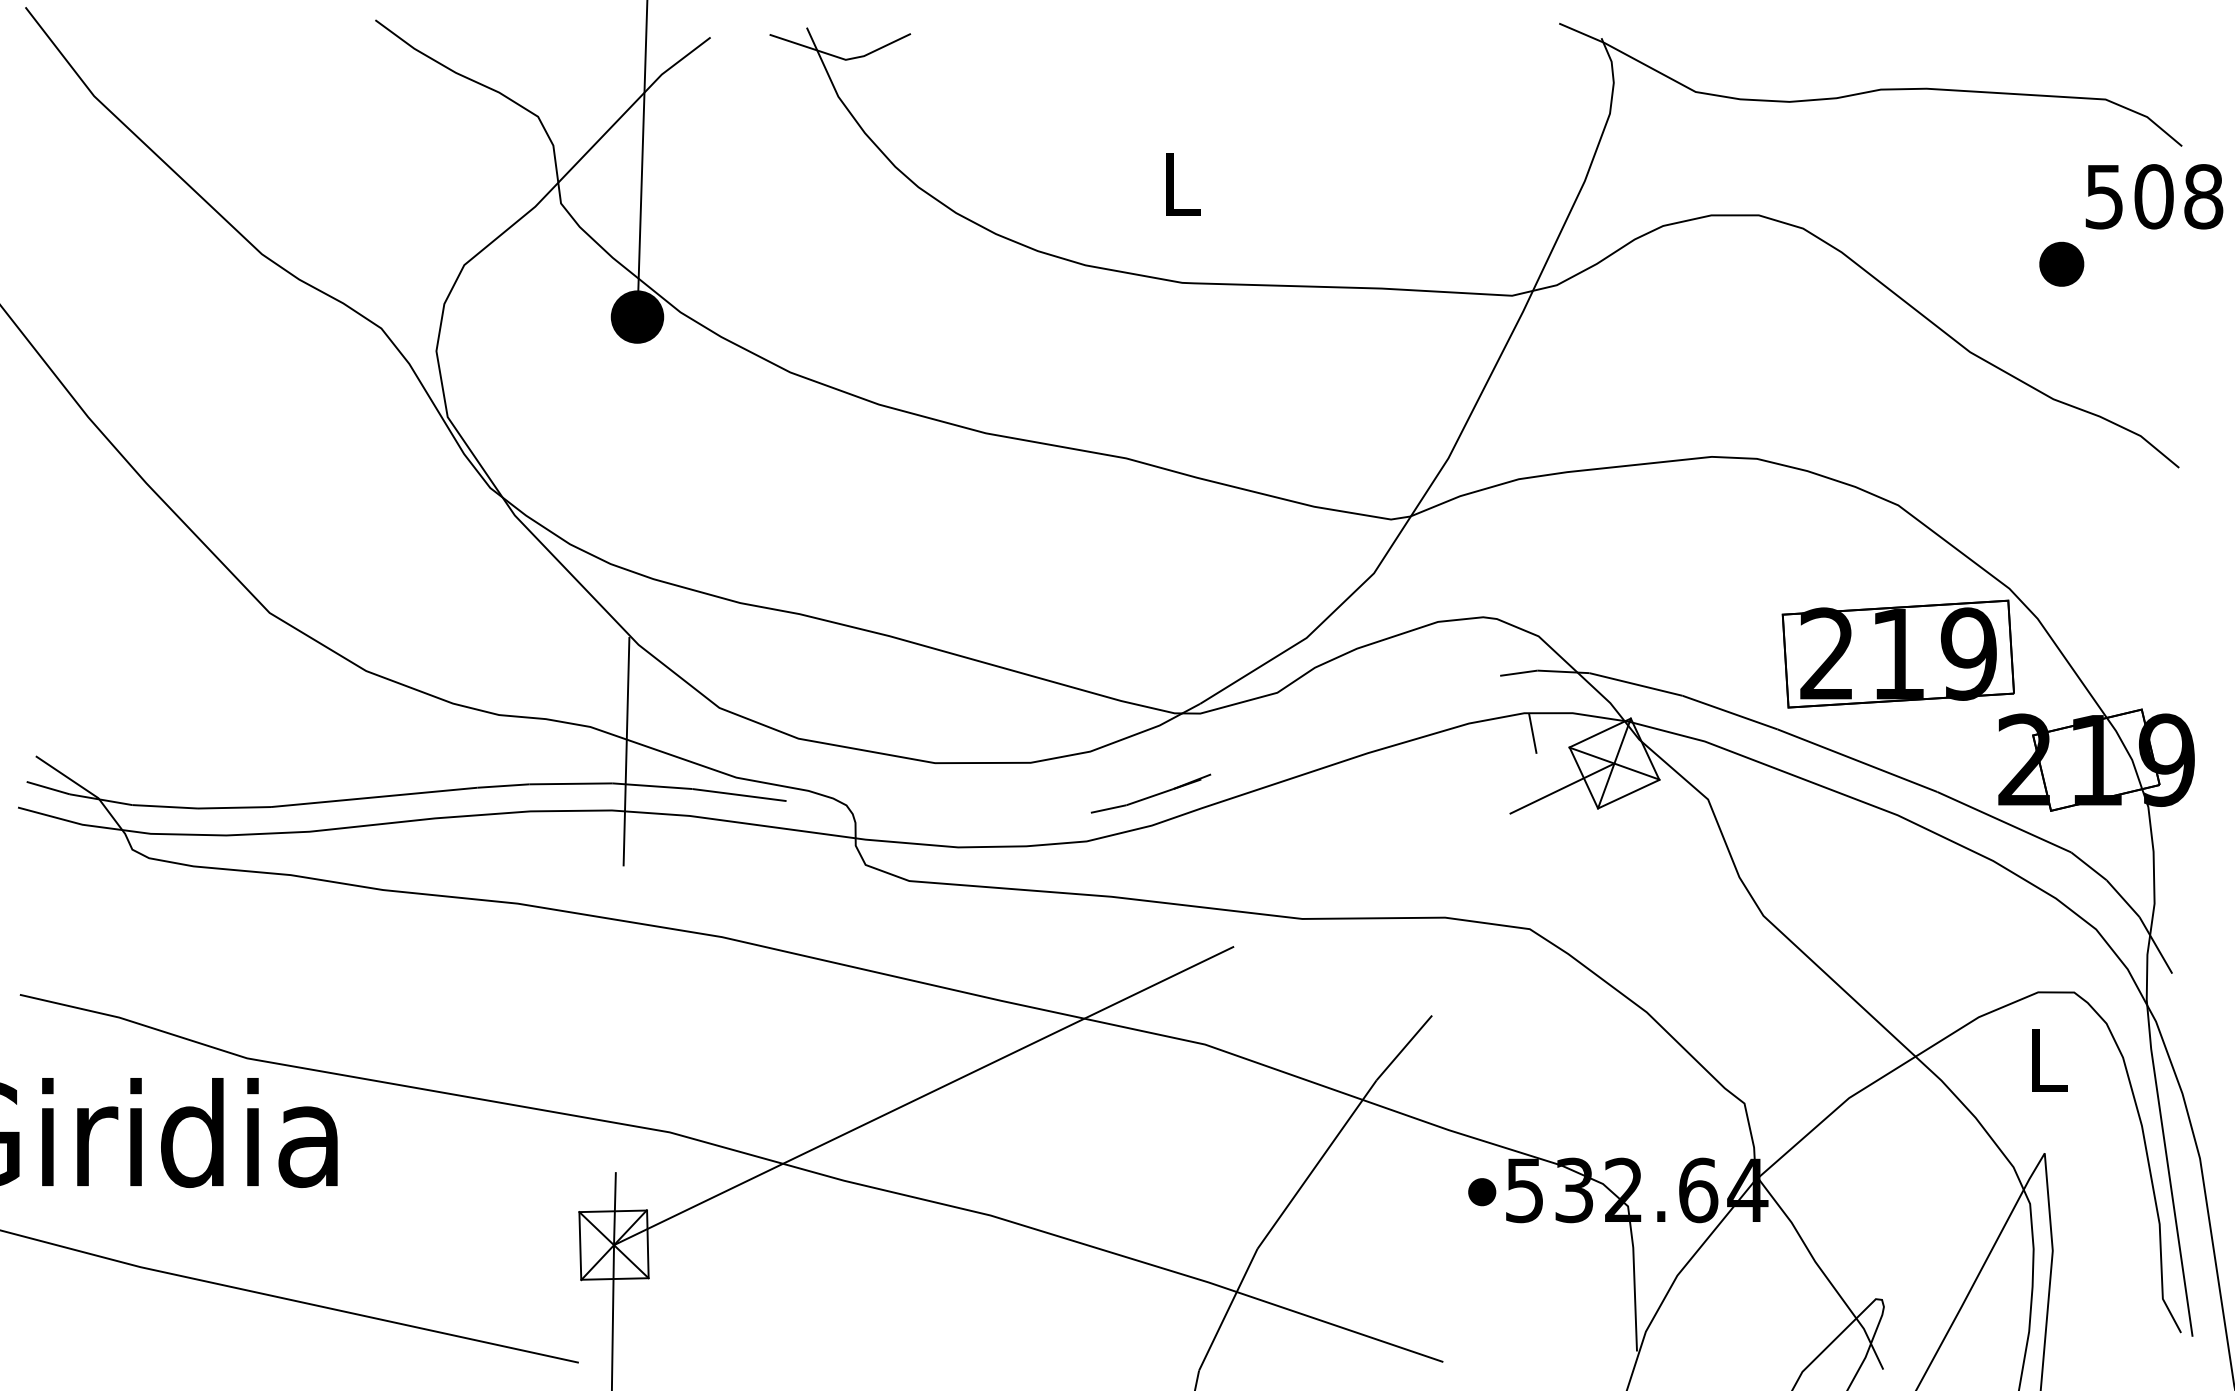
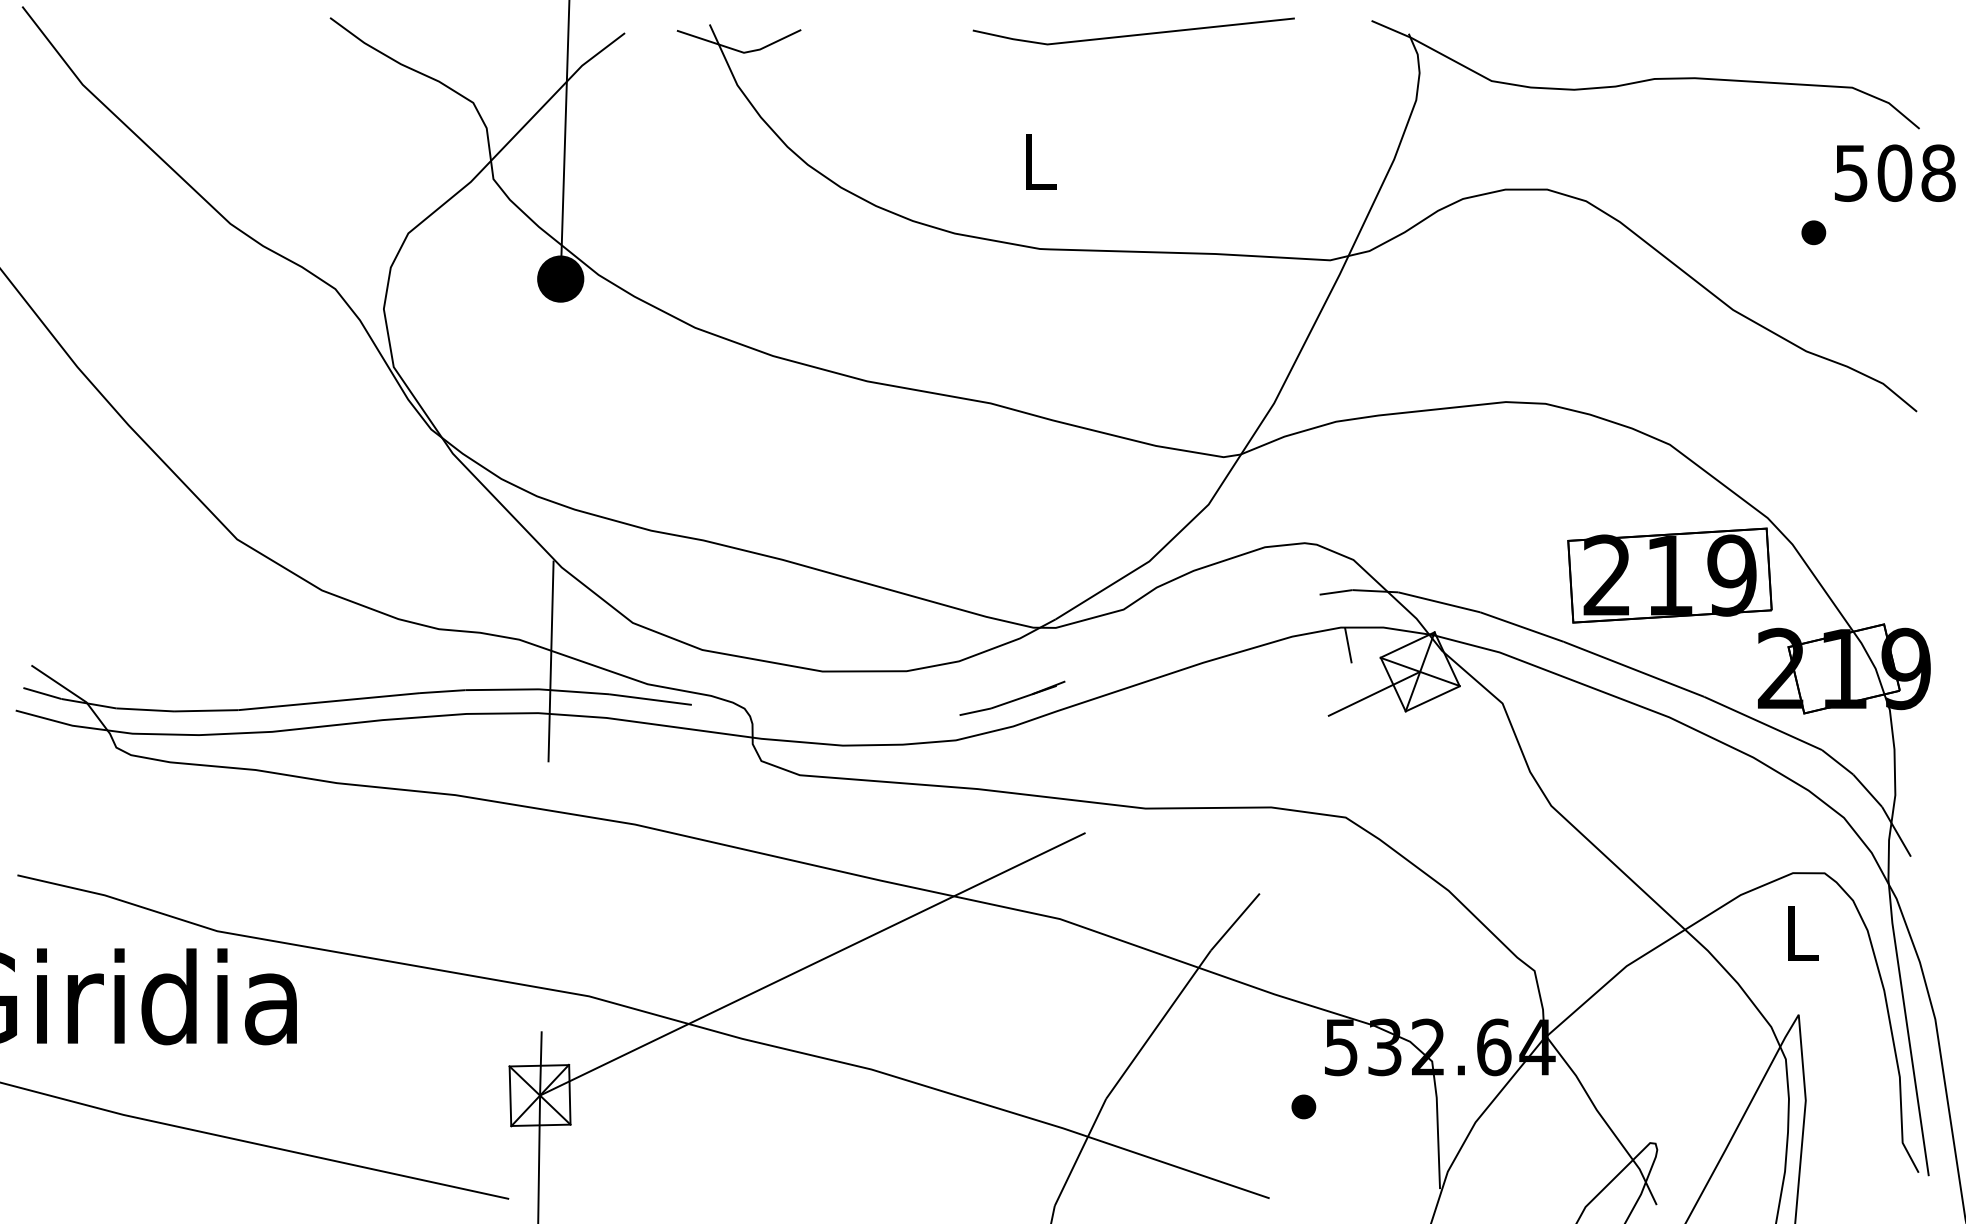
line: (1288, 39) -> (1133, 34), added
part: (2061, 264) -> (1813, 232), size x0.62
part: (1481, 1191) -> (1303, 1106), moved

